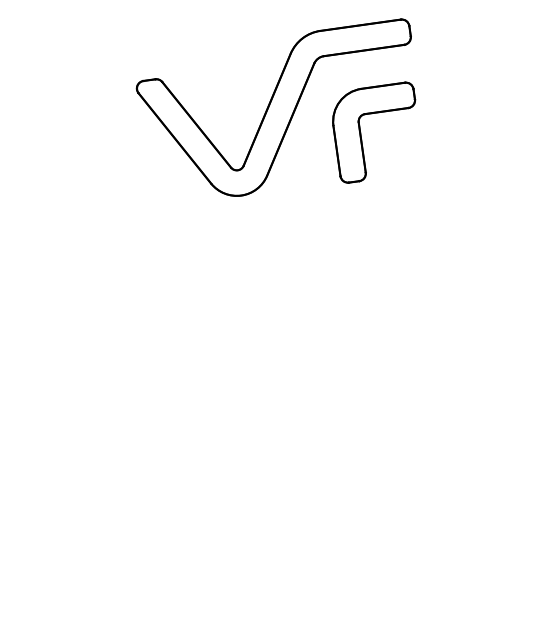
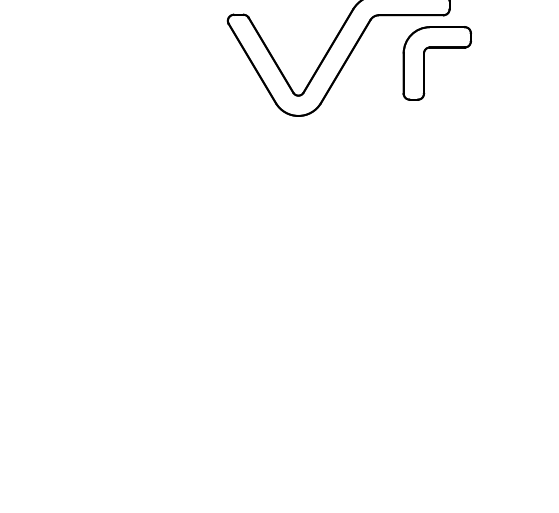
part: (361, 134) -> (424, 63), moved

